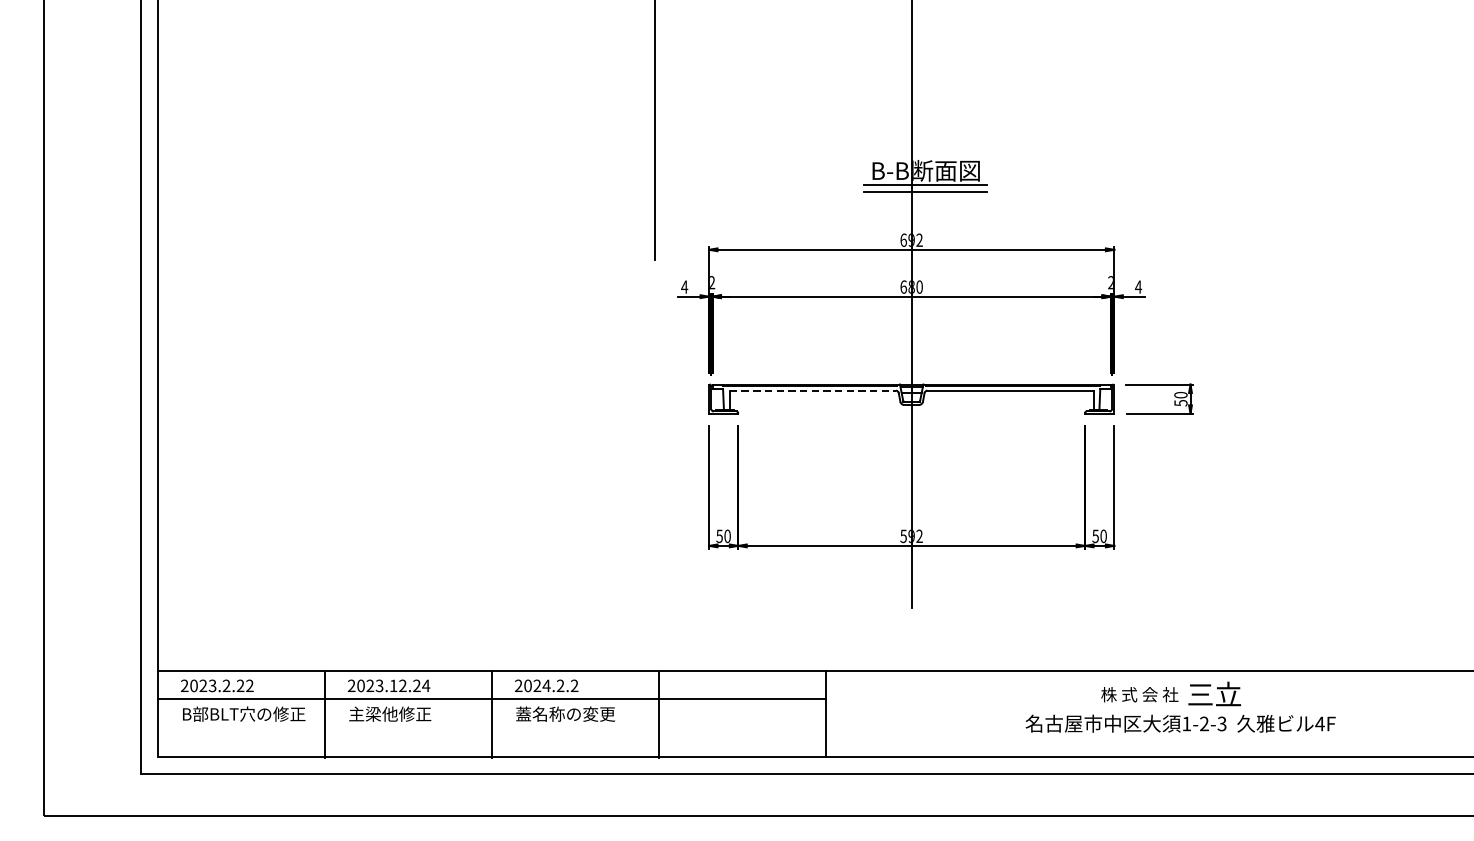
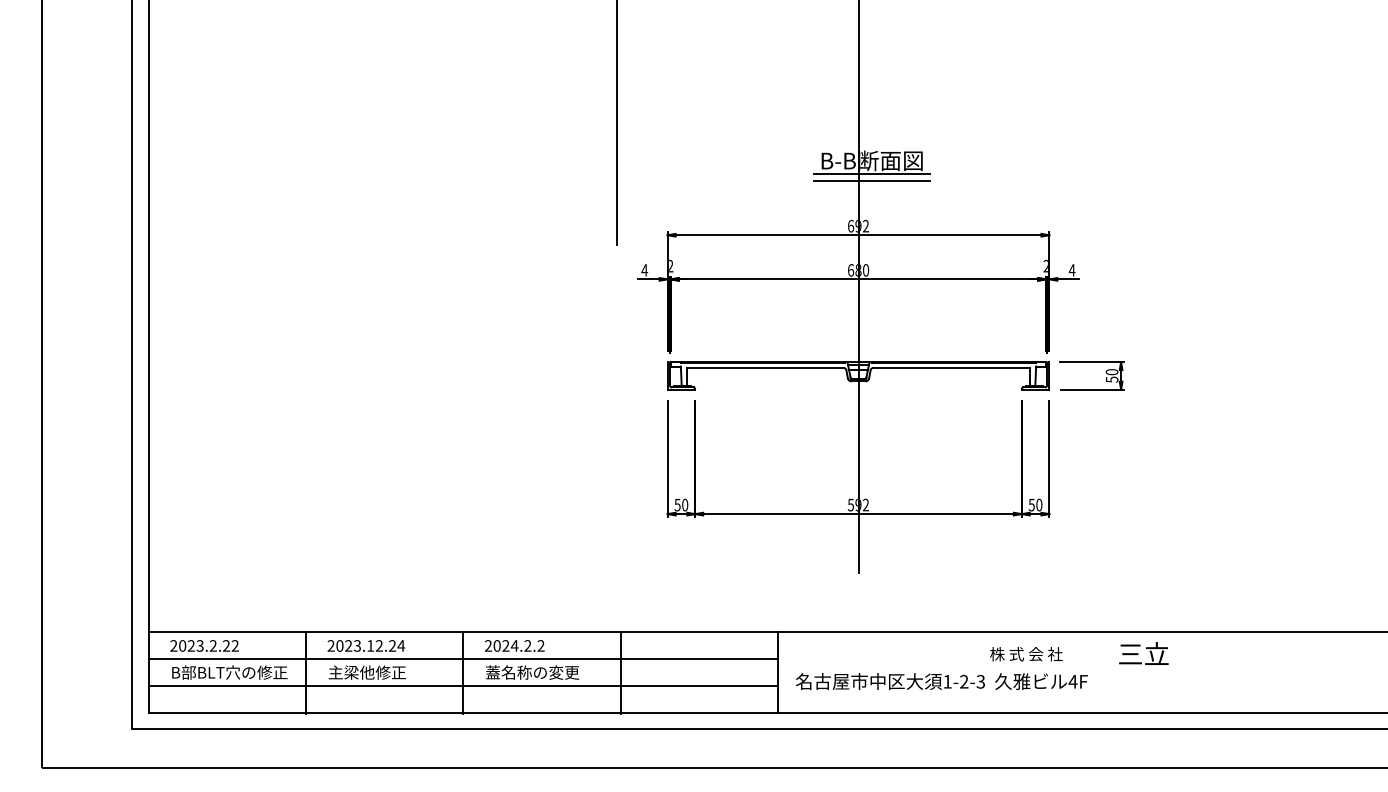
line: (812, 390) -> (765, 367), dashed -> solid
text: (1139, 694) -> (1026, 654), moved
text: (1180, 723) -> (941, 681), moved
line: (491, 727) -> (462, 685), added

